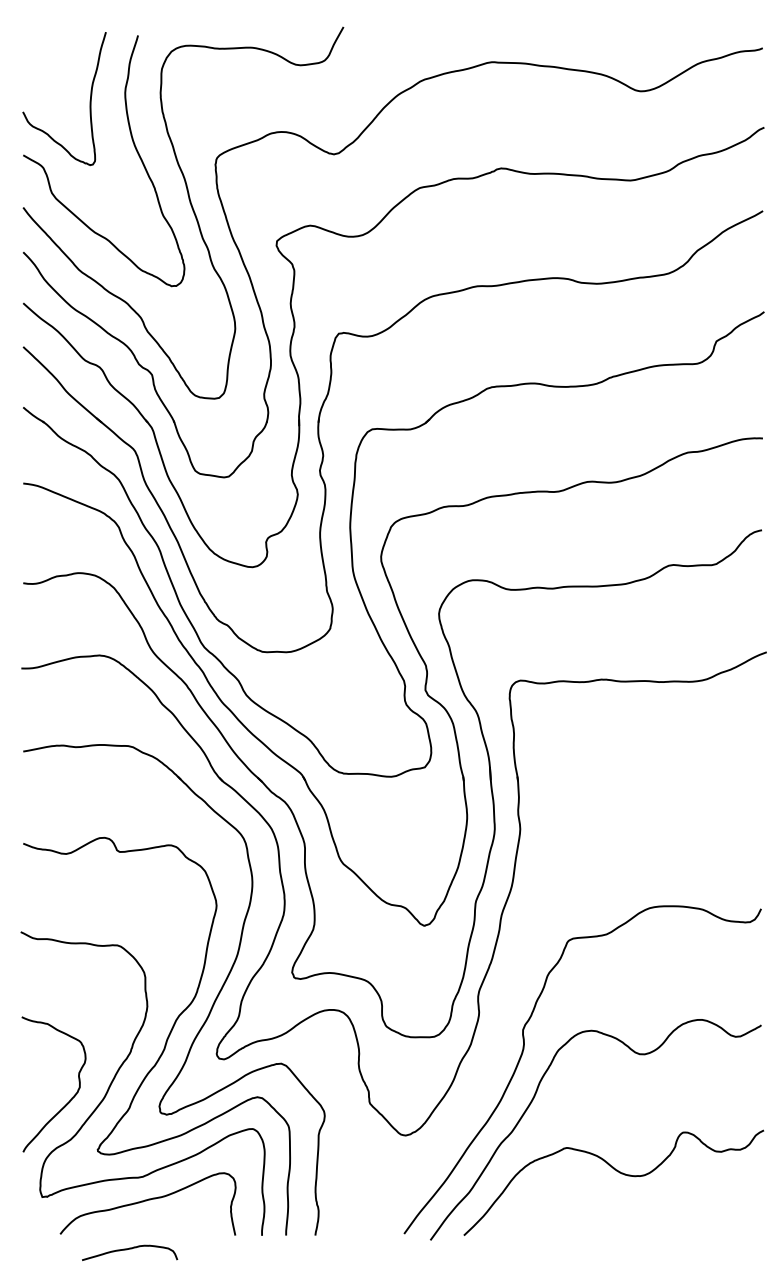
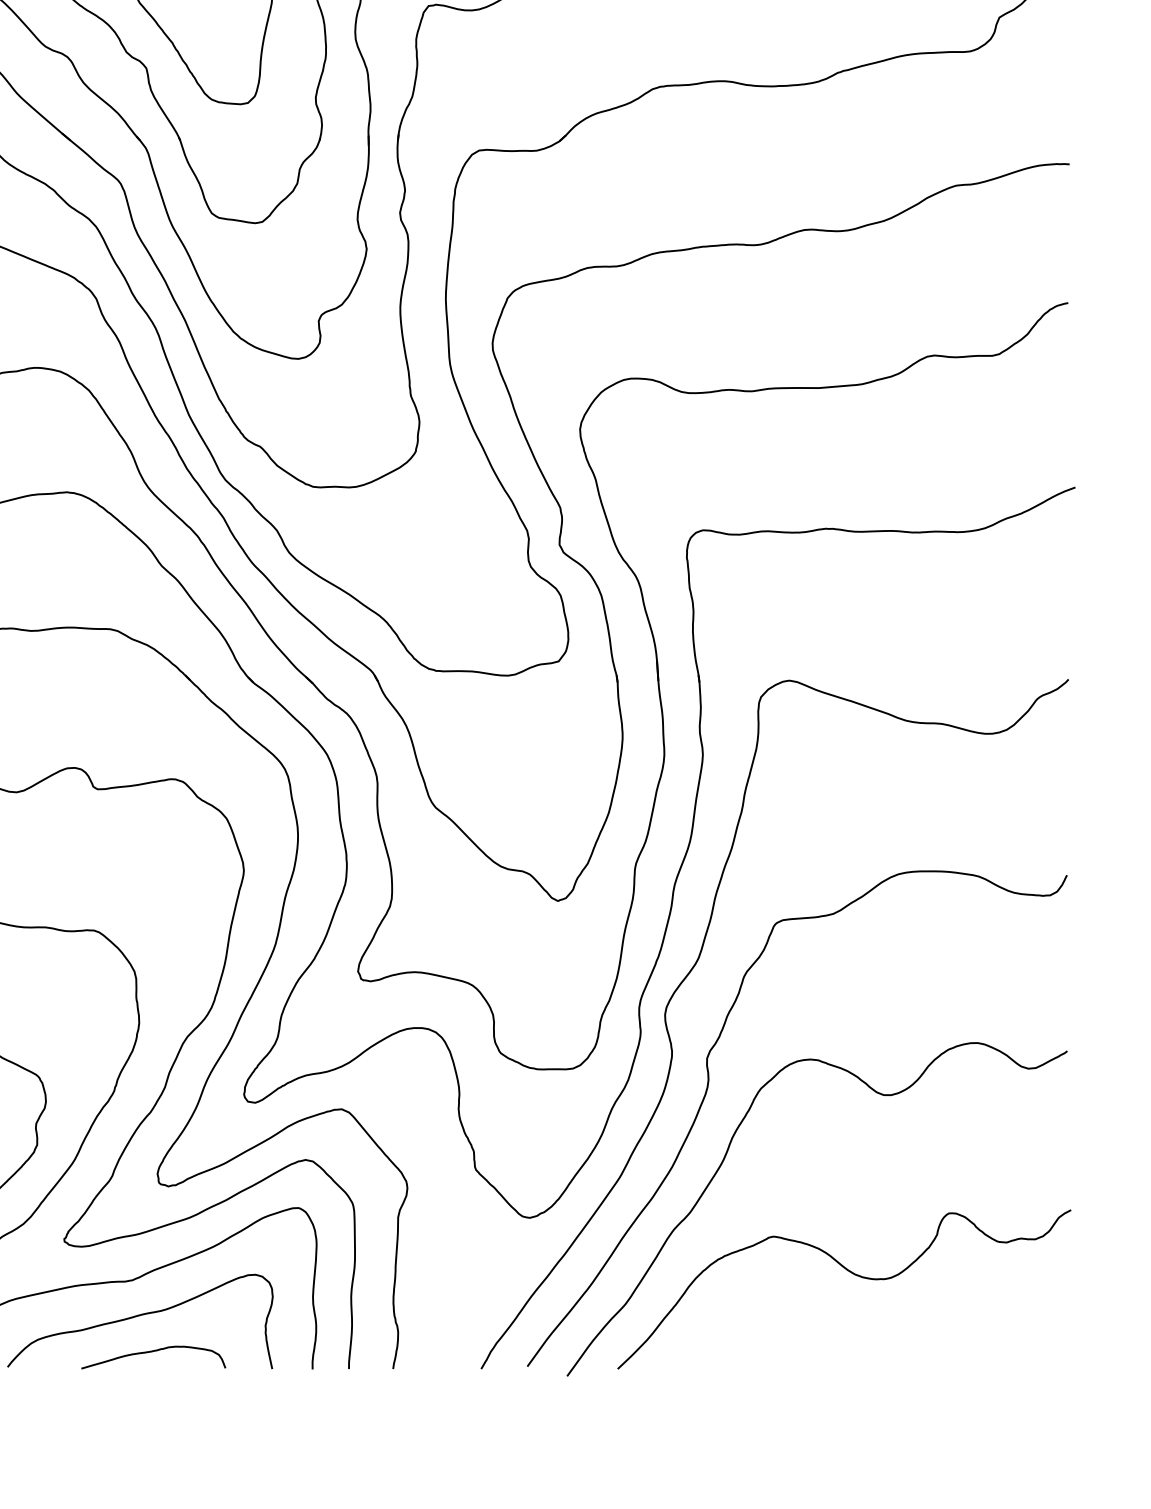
curve: (513, 972) -> (692, 971), added
curve: (130, 1249) -> (154, 1352), moved

